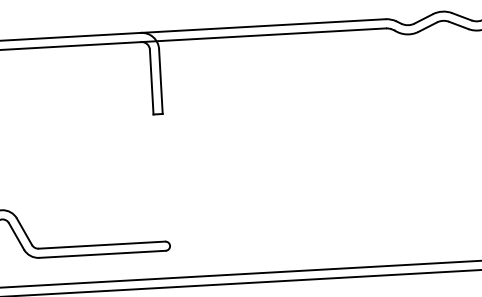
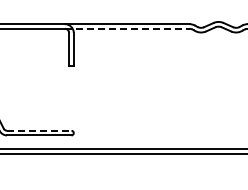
line: (264, 34) -> (127, 28), solid -> dashed
line: (102, 244) -> (39, 130), solid -> dashed

